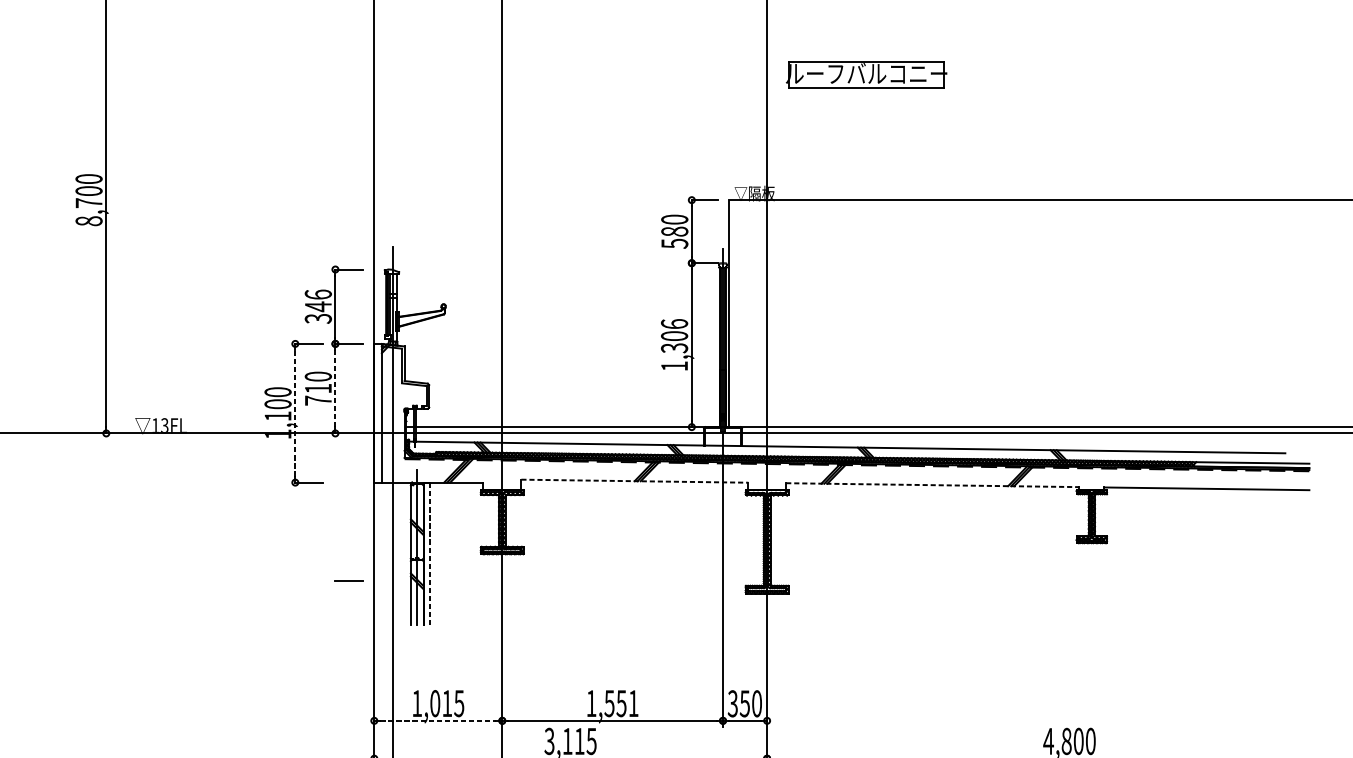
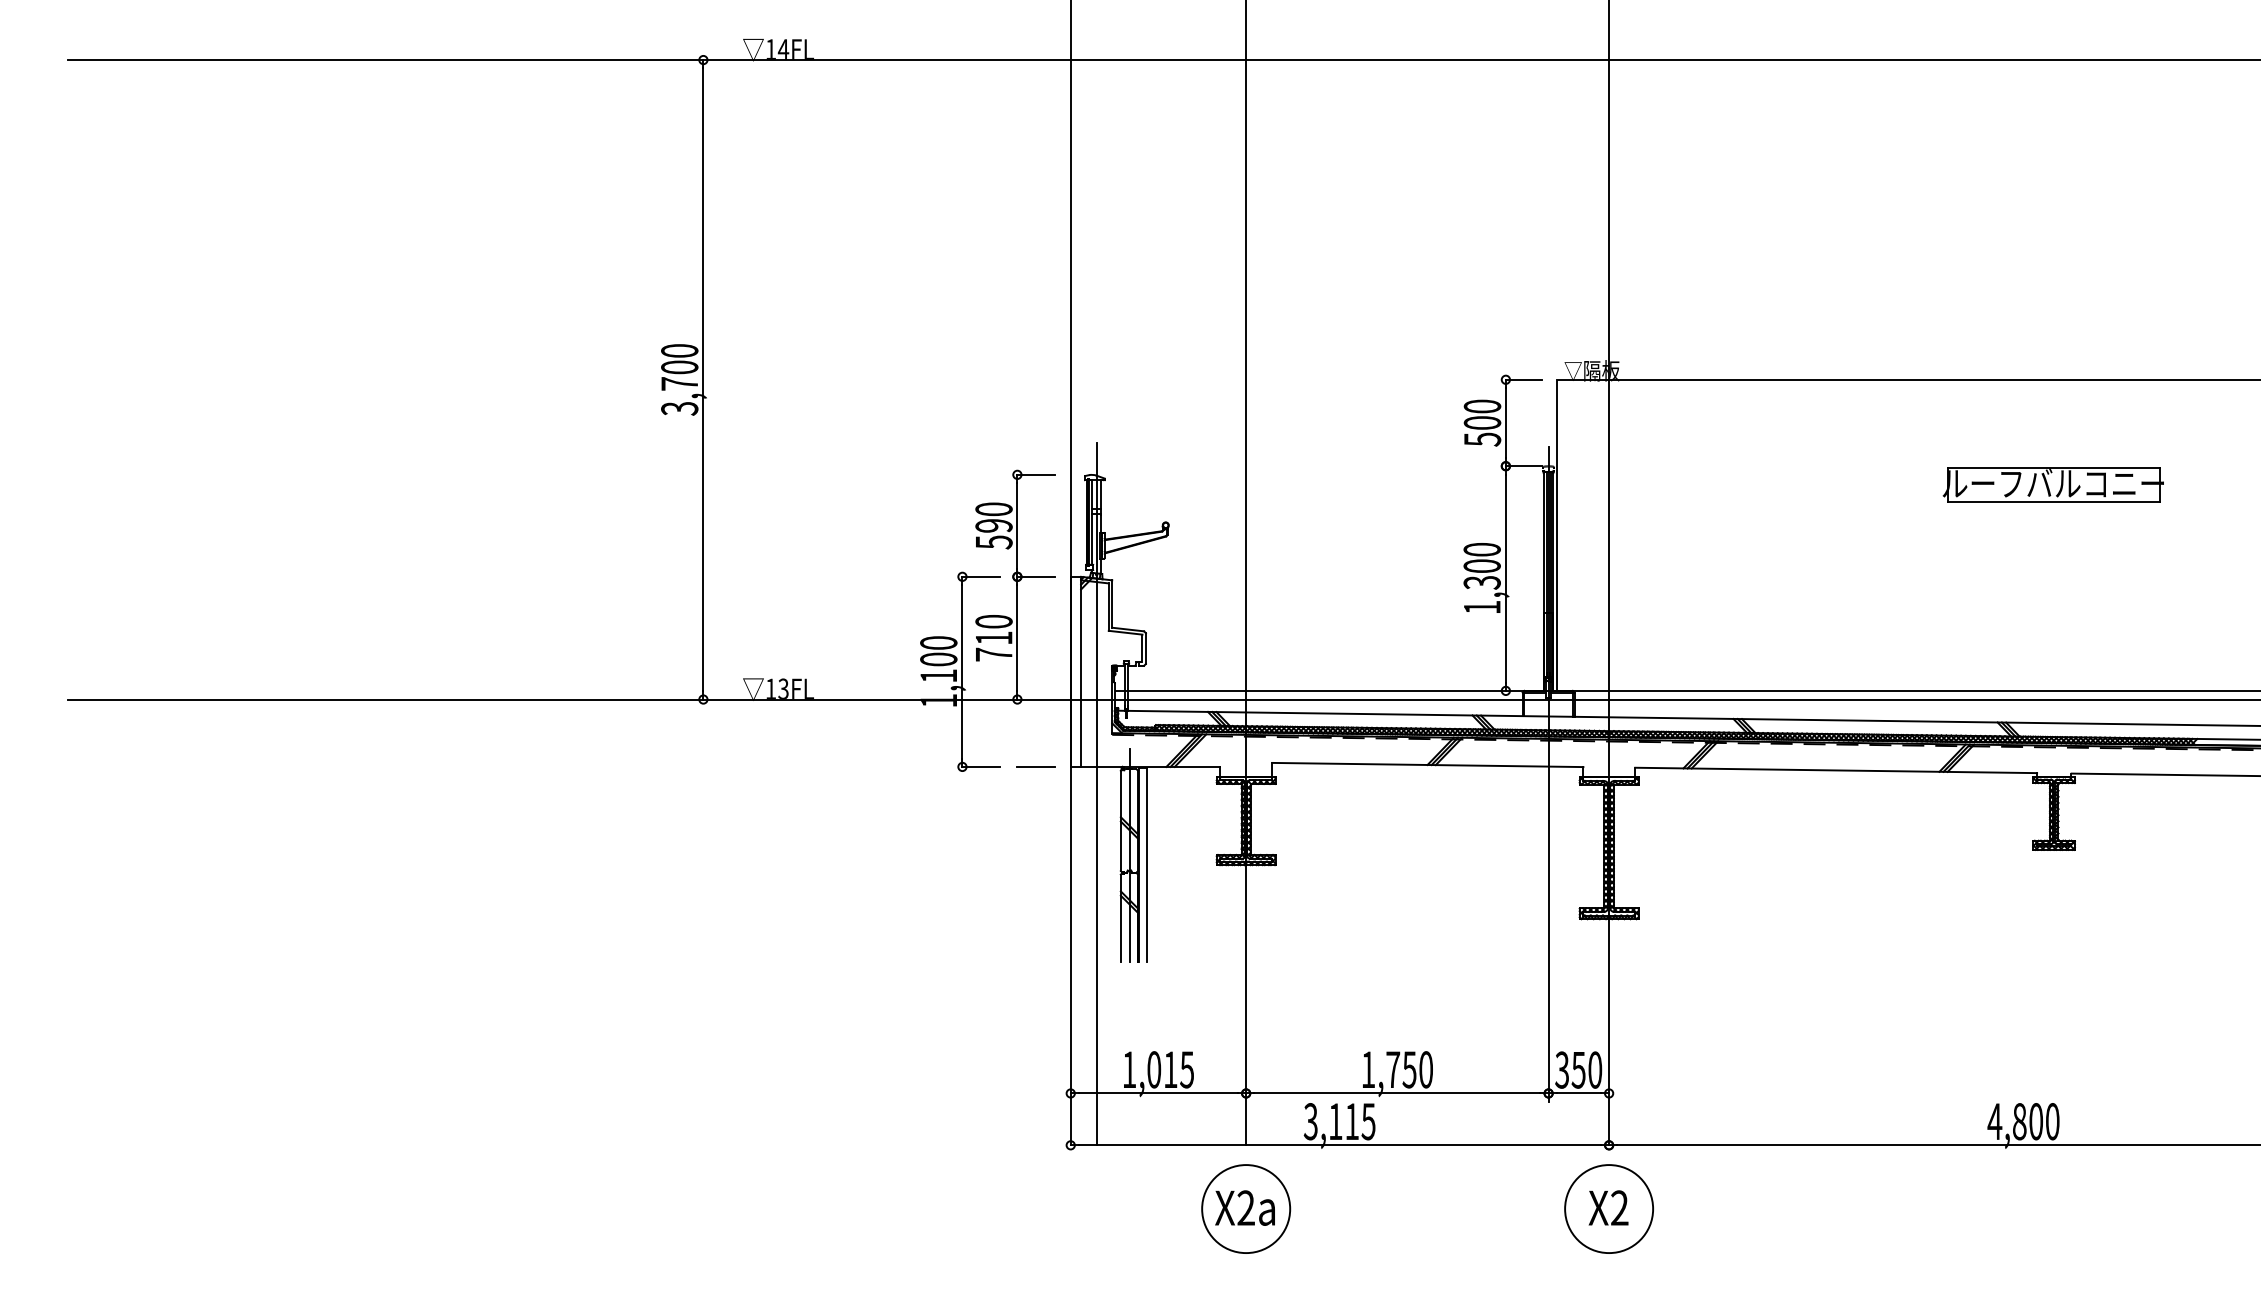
part: (865, 74) -> (2052, 484), moved
text: (88, 221) -> (679, 408), 8,700 -> 3,700
text: (674, 231) -> (1482, 422), 580 -> 500
text: (317, 306) -> (993, 525), 346 -> 590
text: (674, 323) -> (1481, 549), 1,306 -> 1,300
line: (335, 388) -> (1017, 637), dashed -> solid
line: (295, 412) -> (962, 671), dashed -> solid
line: (634, 481) -> (1427, 765), dashed -> solid
line: (933, 485) -> (1836, 770), dashed -> solid
line: (429, 554) -> (1146, 865), dashed -> solid
line: (348, 580) -> (1035, 766), moved
text: (621, 703) -> (1409, 1069), 1,551 -> 1,750
line: (438, 720) -> (1158, 1093), dashed -> solid

